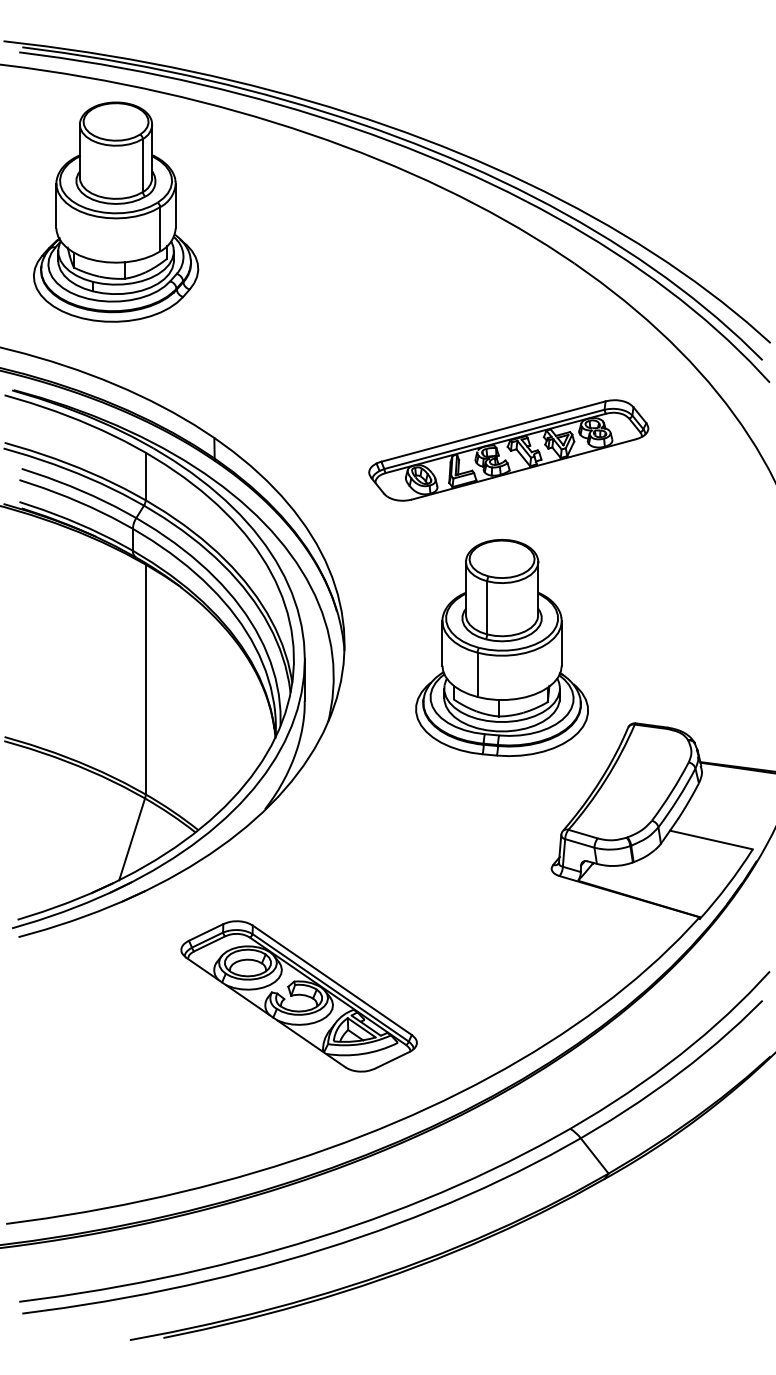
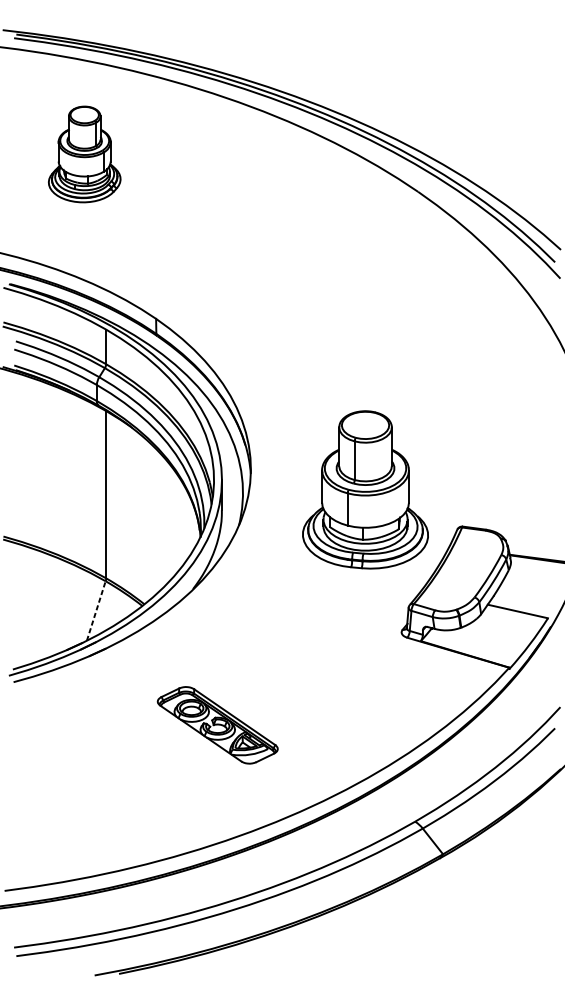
part: (116, 211) -> (84, 154), size x0.6
part: (508, 450) -> (370, 328), removed
part: (501, 647) -> (365, 489), moved
line: (132, 839) -> (96, 611), solid -> dashed
part: (298, 996) -> (217, 725), size x0.7

